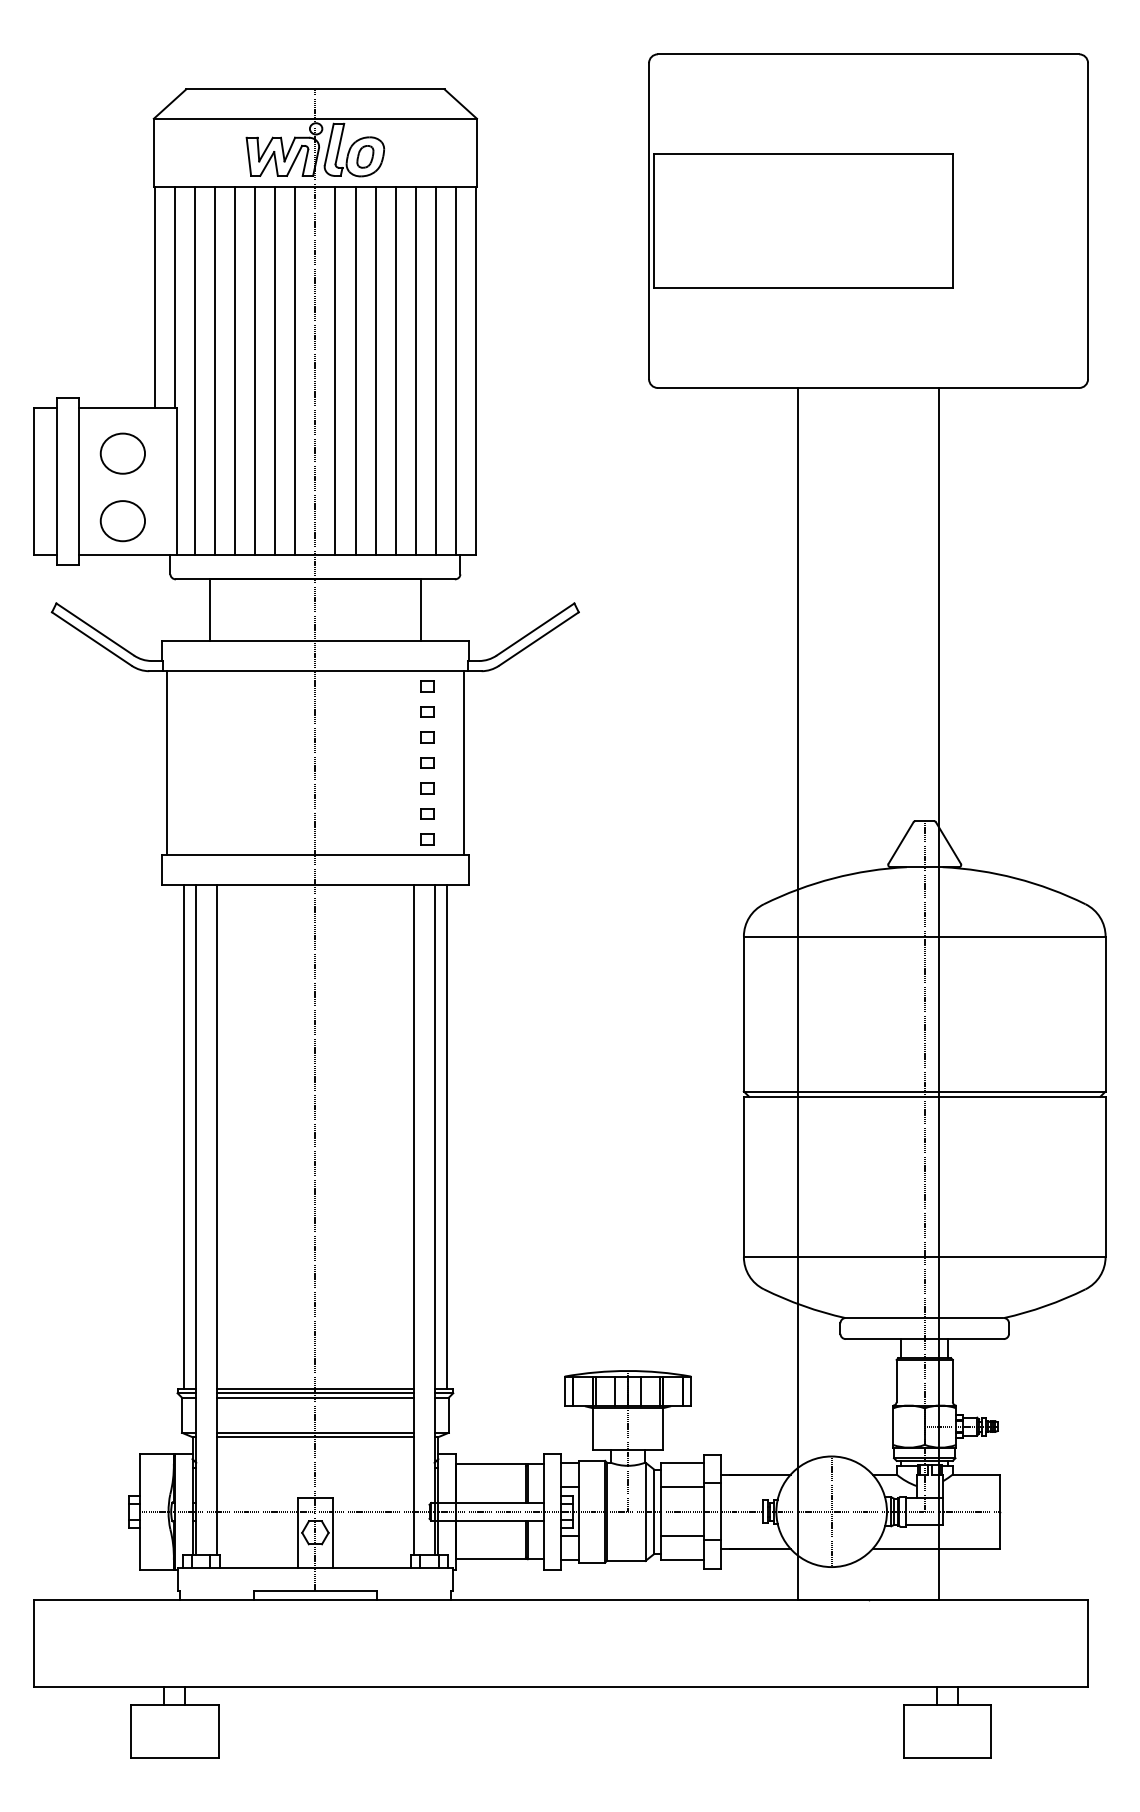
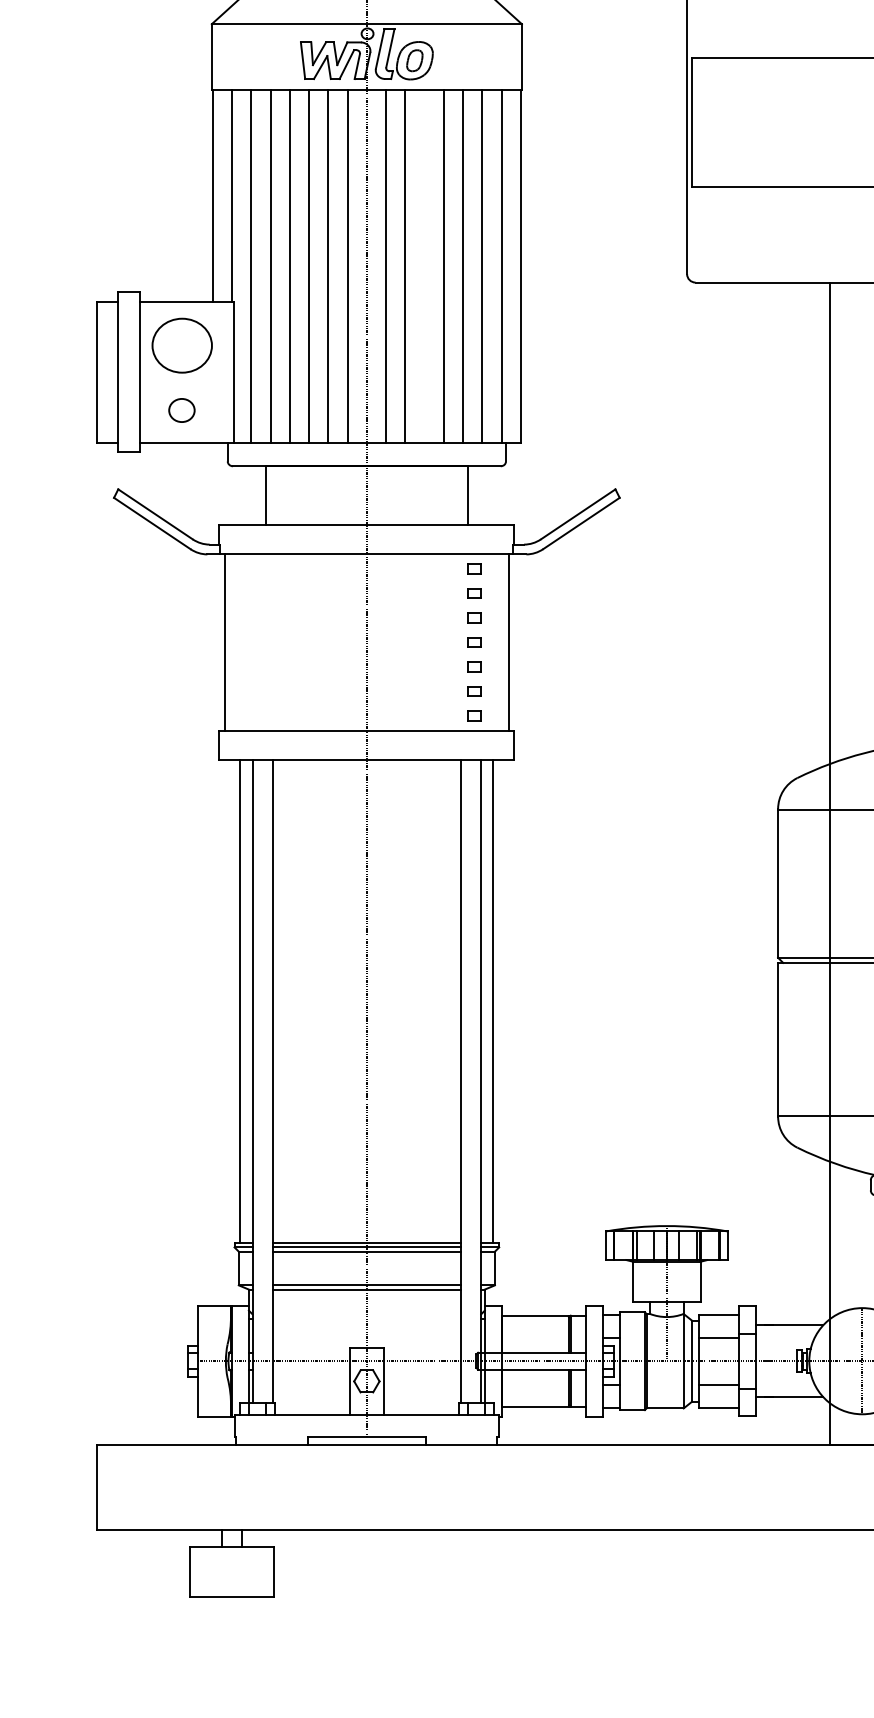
line: (375, 370) -> (424, 265), removed
part: (122, 453) -> (181, 345), size x1.4
part: (122, 521) -> (181, 410), size x0.6

